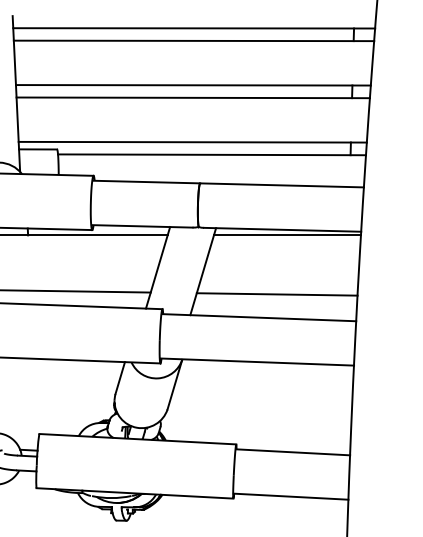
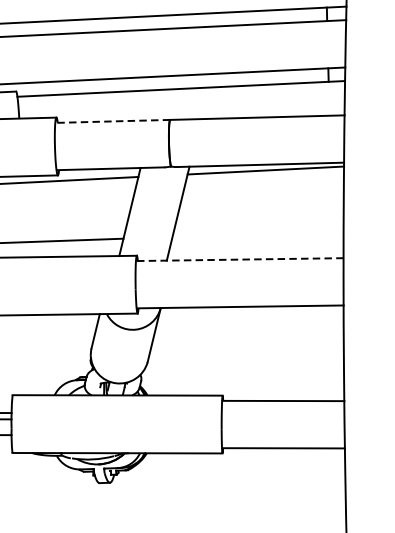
line: (146, 182) -> (113, 121), solid -> dashed
line: (276, 294) -> (257, 234), removed
line: (258, 317) -> (239, 259), solid -> dashed

